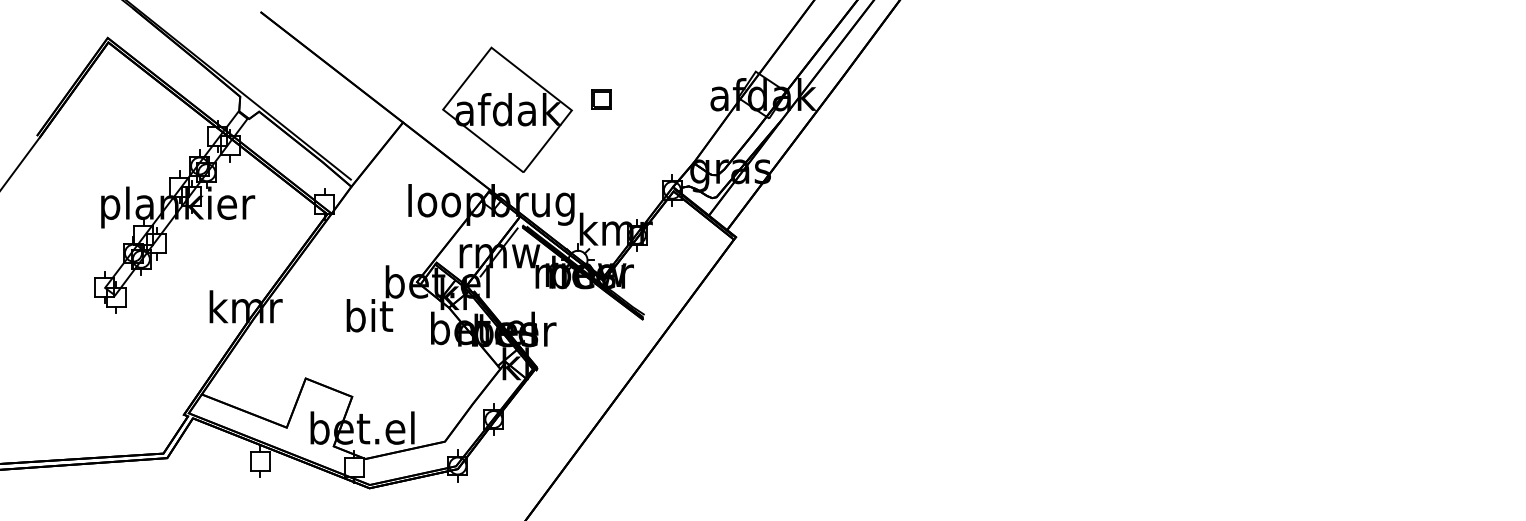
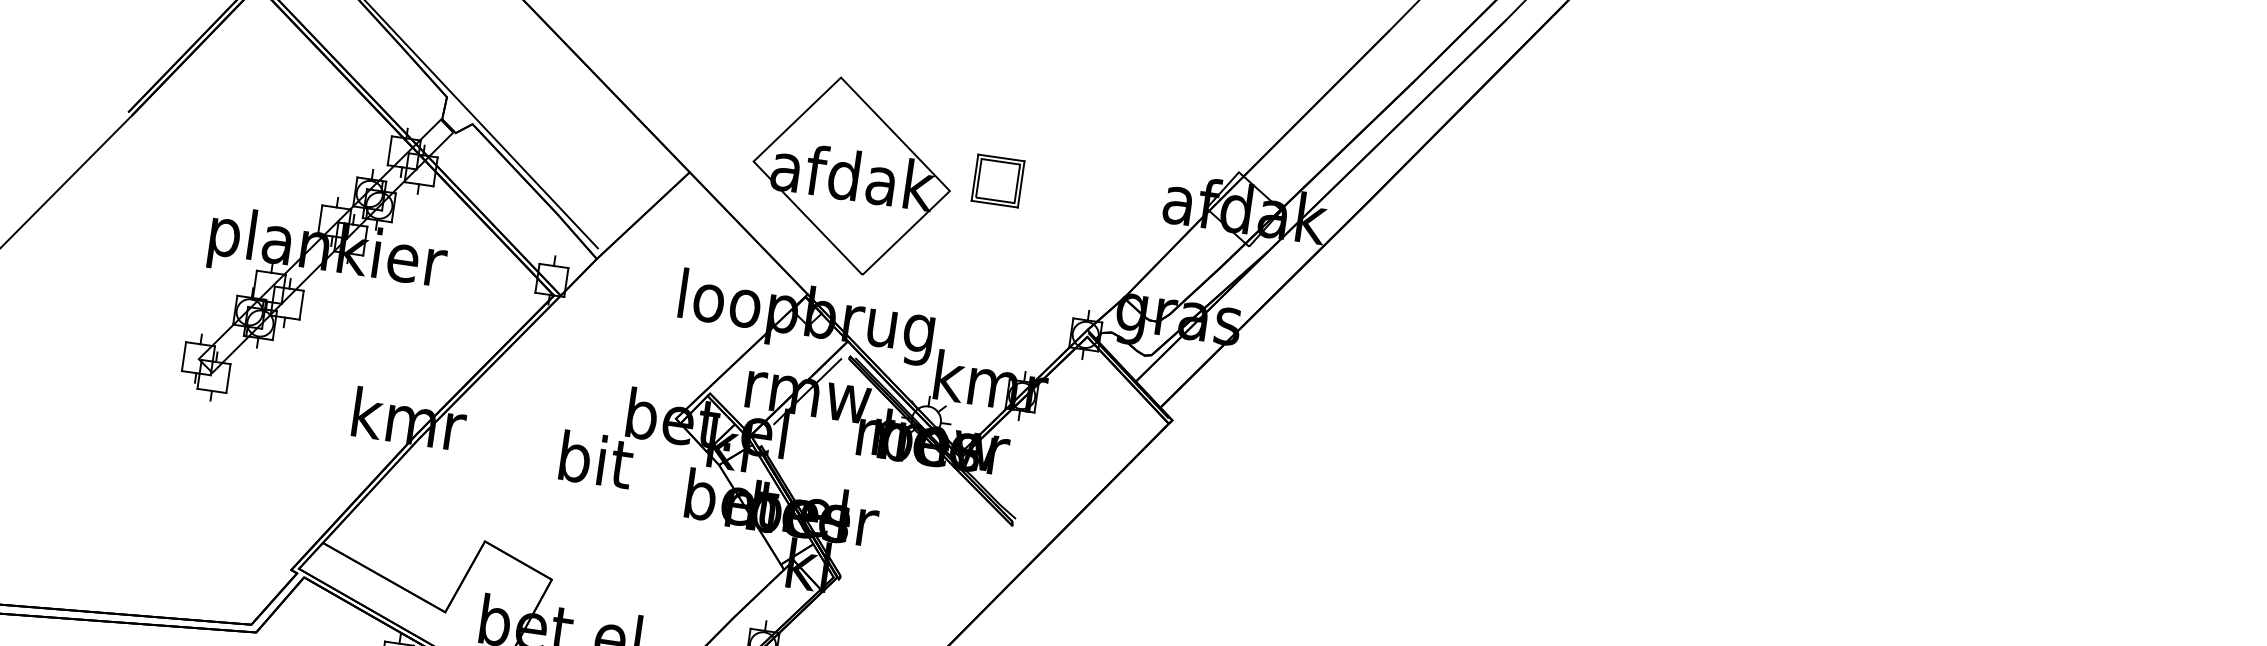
part: (601, 99) -> (997, 180), size x1.6

